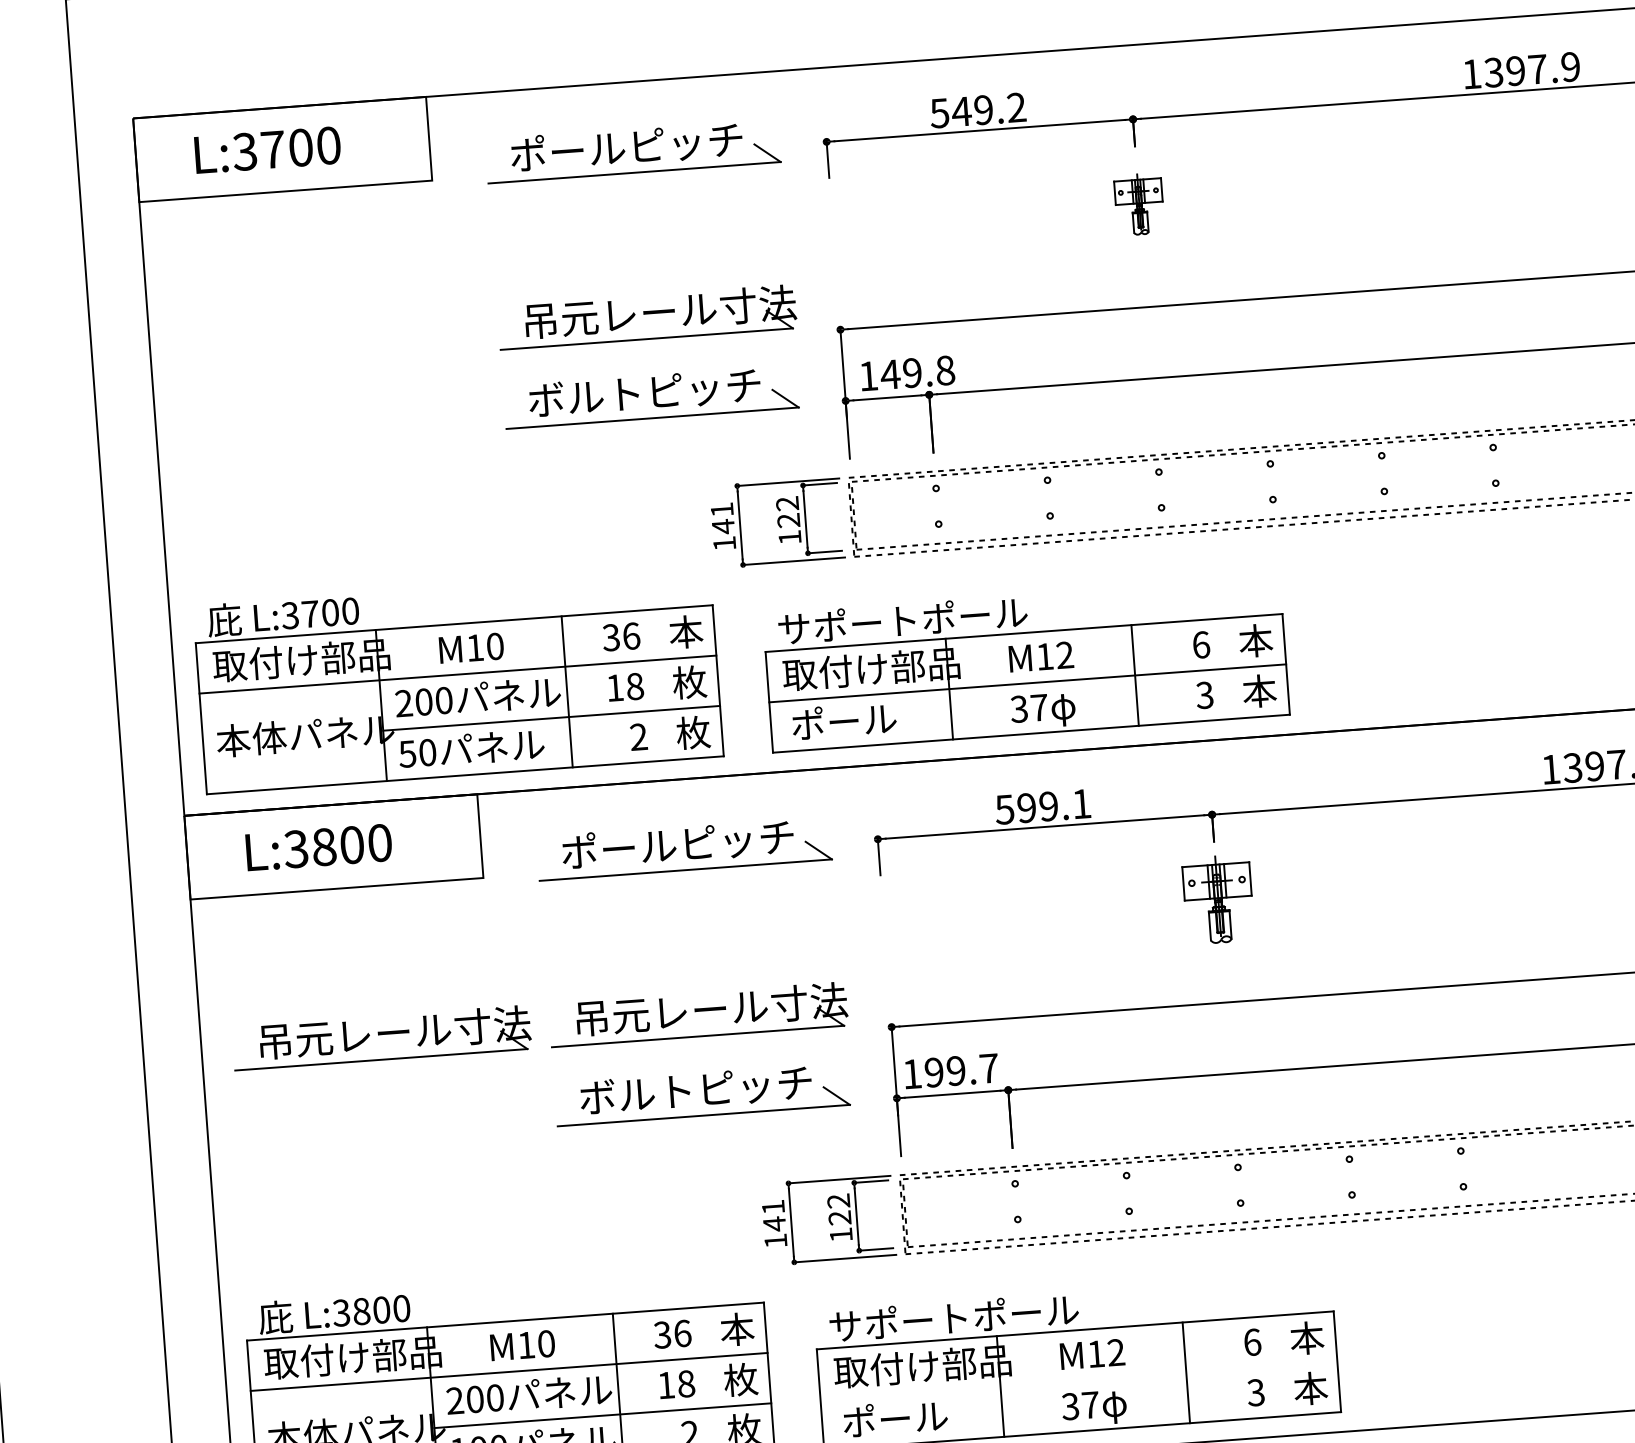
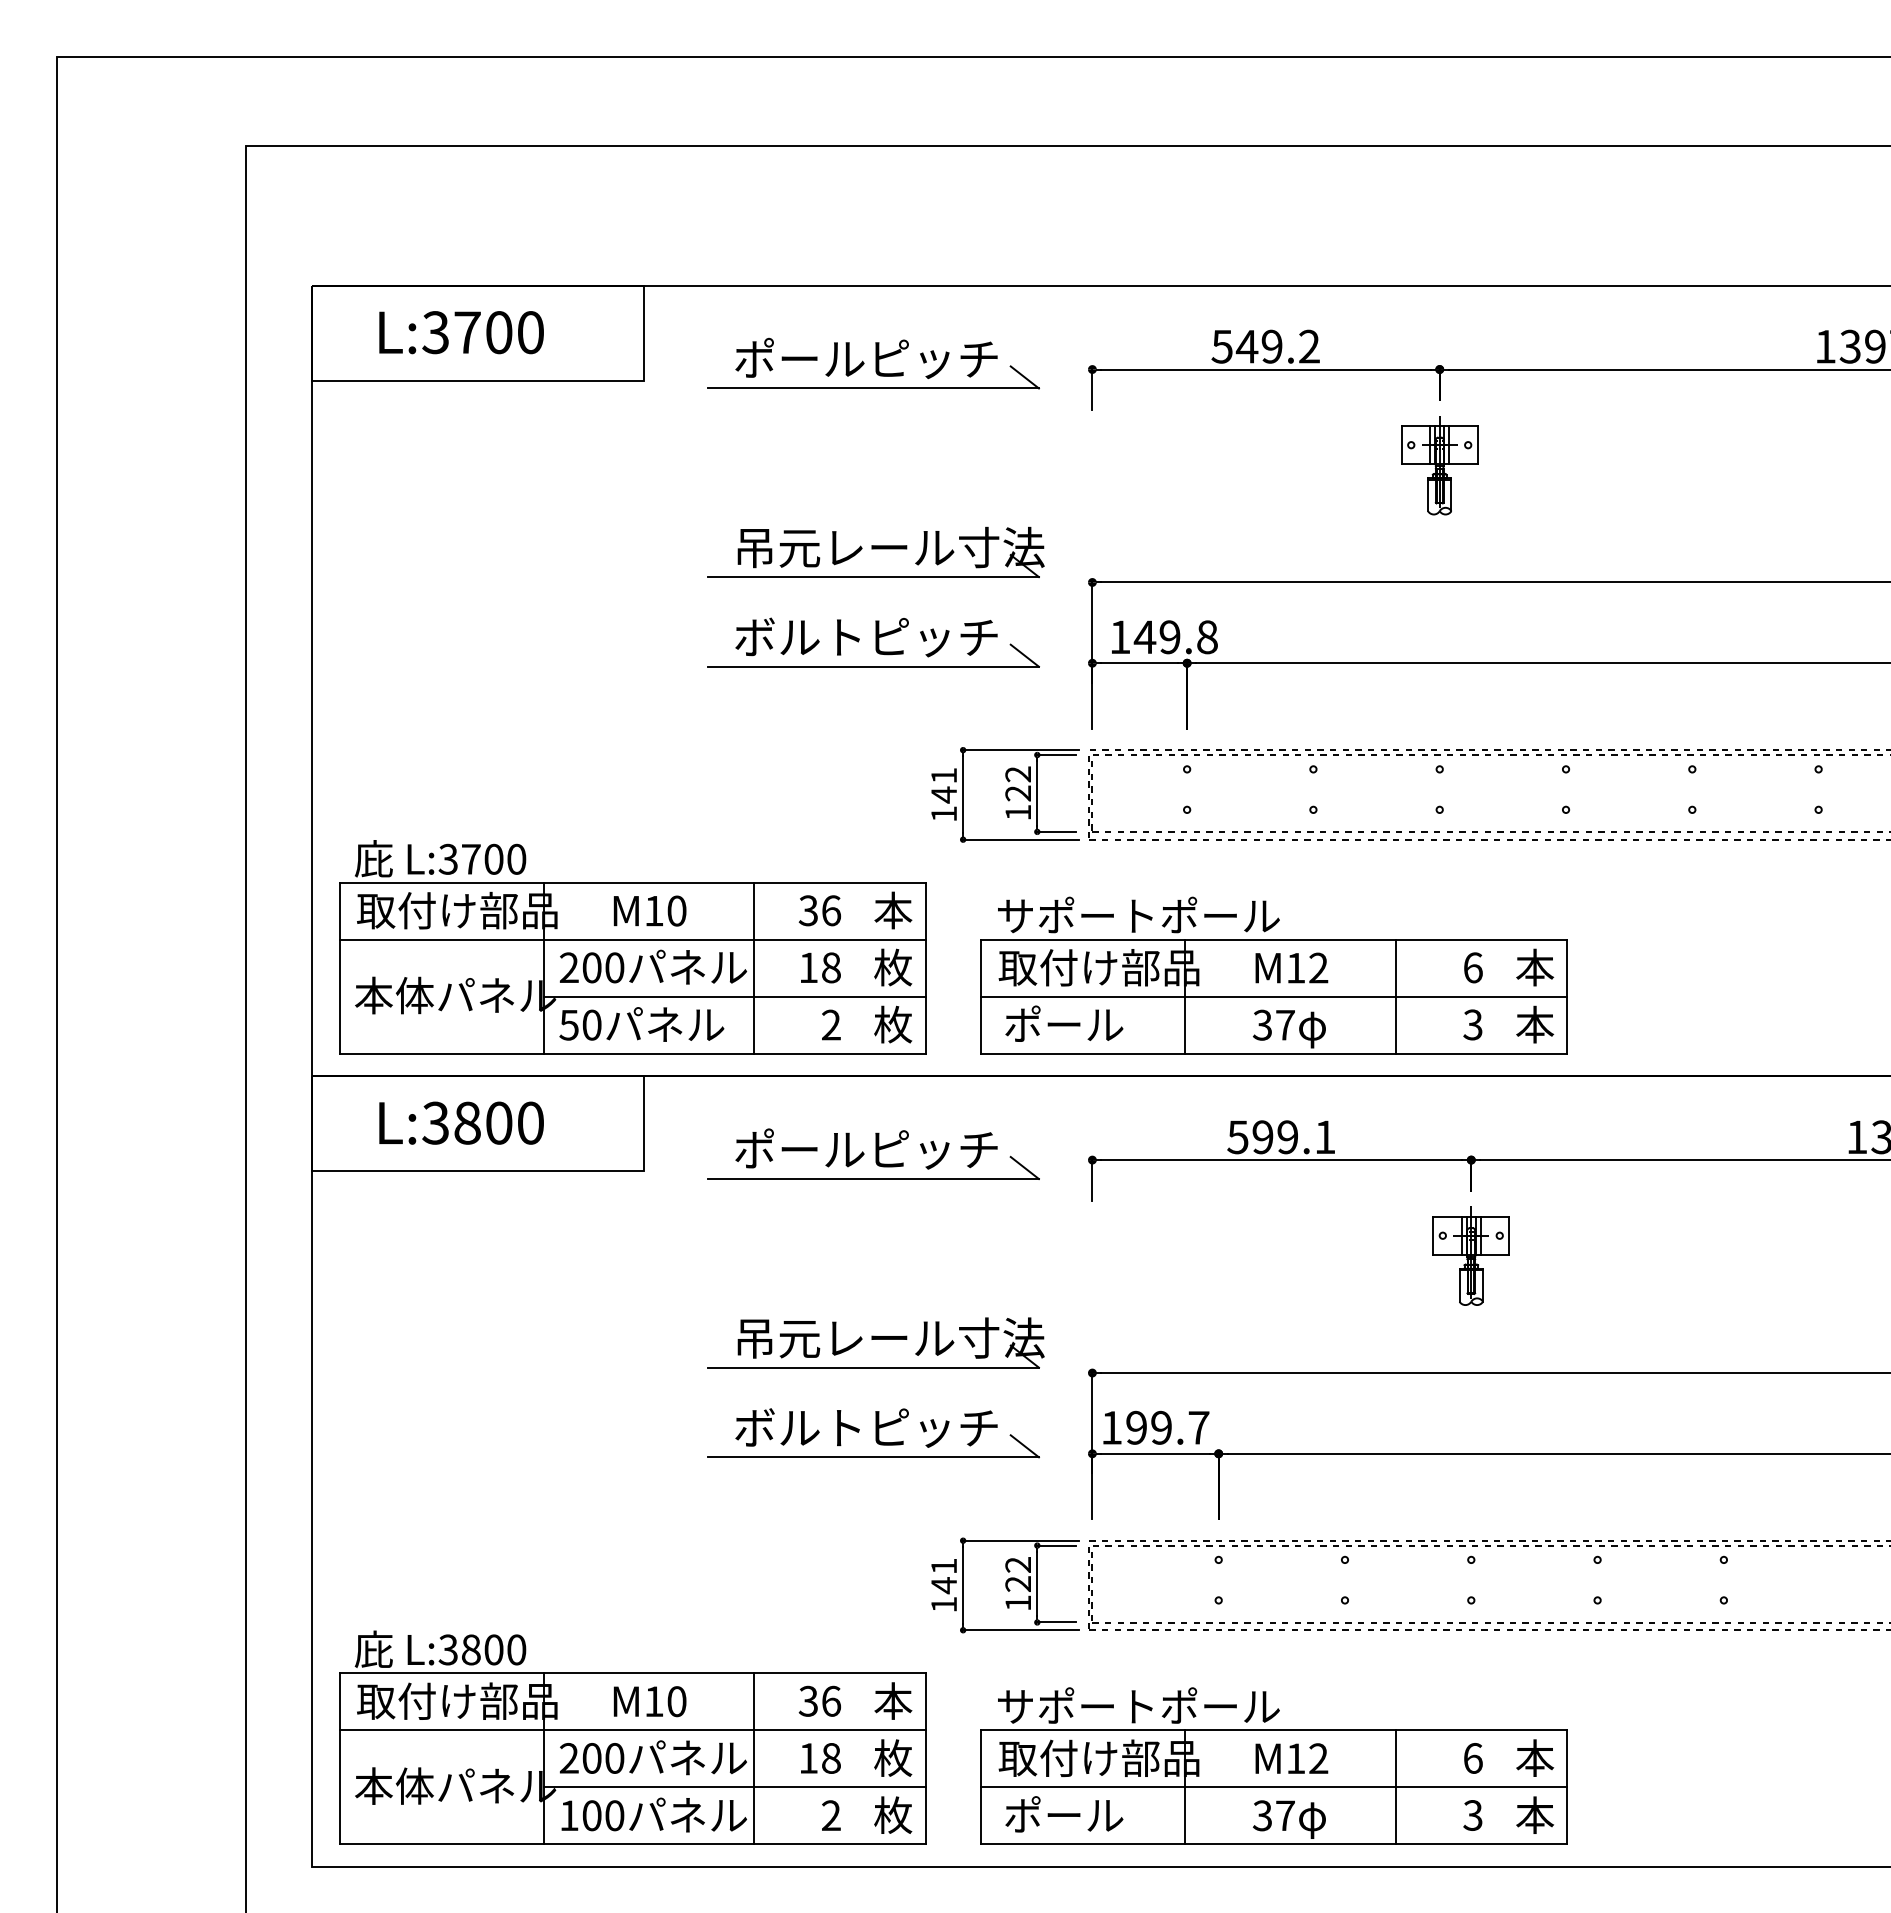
part: (1139, 204) -> (1439, 465), size x1.43
part: (381, 1037) -> (516, 1342), removed
line: (1079, 1380) -> (1274, 1787), added

